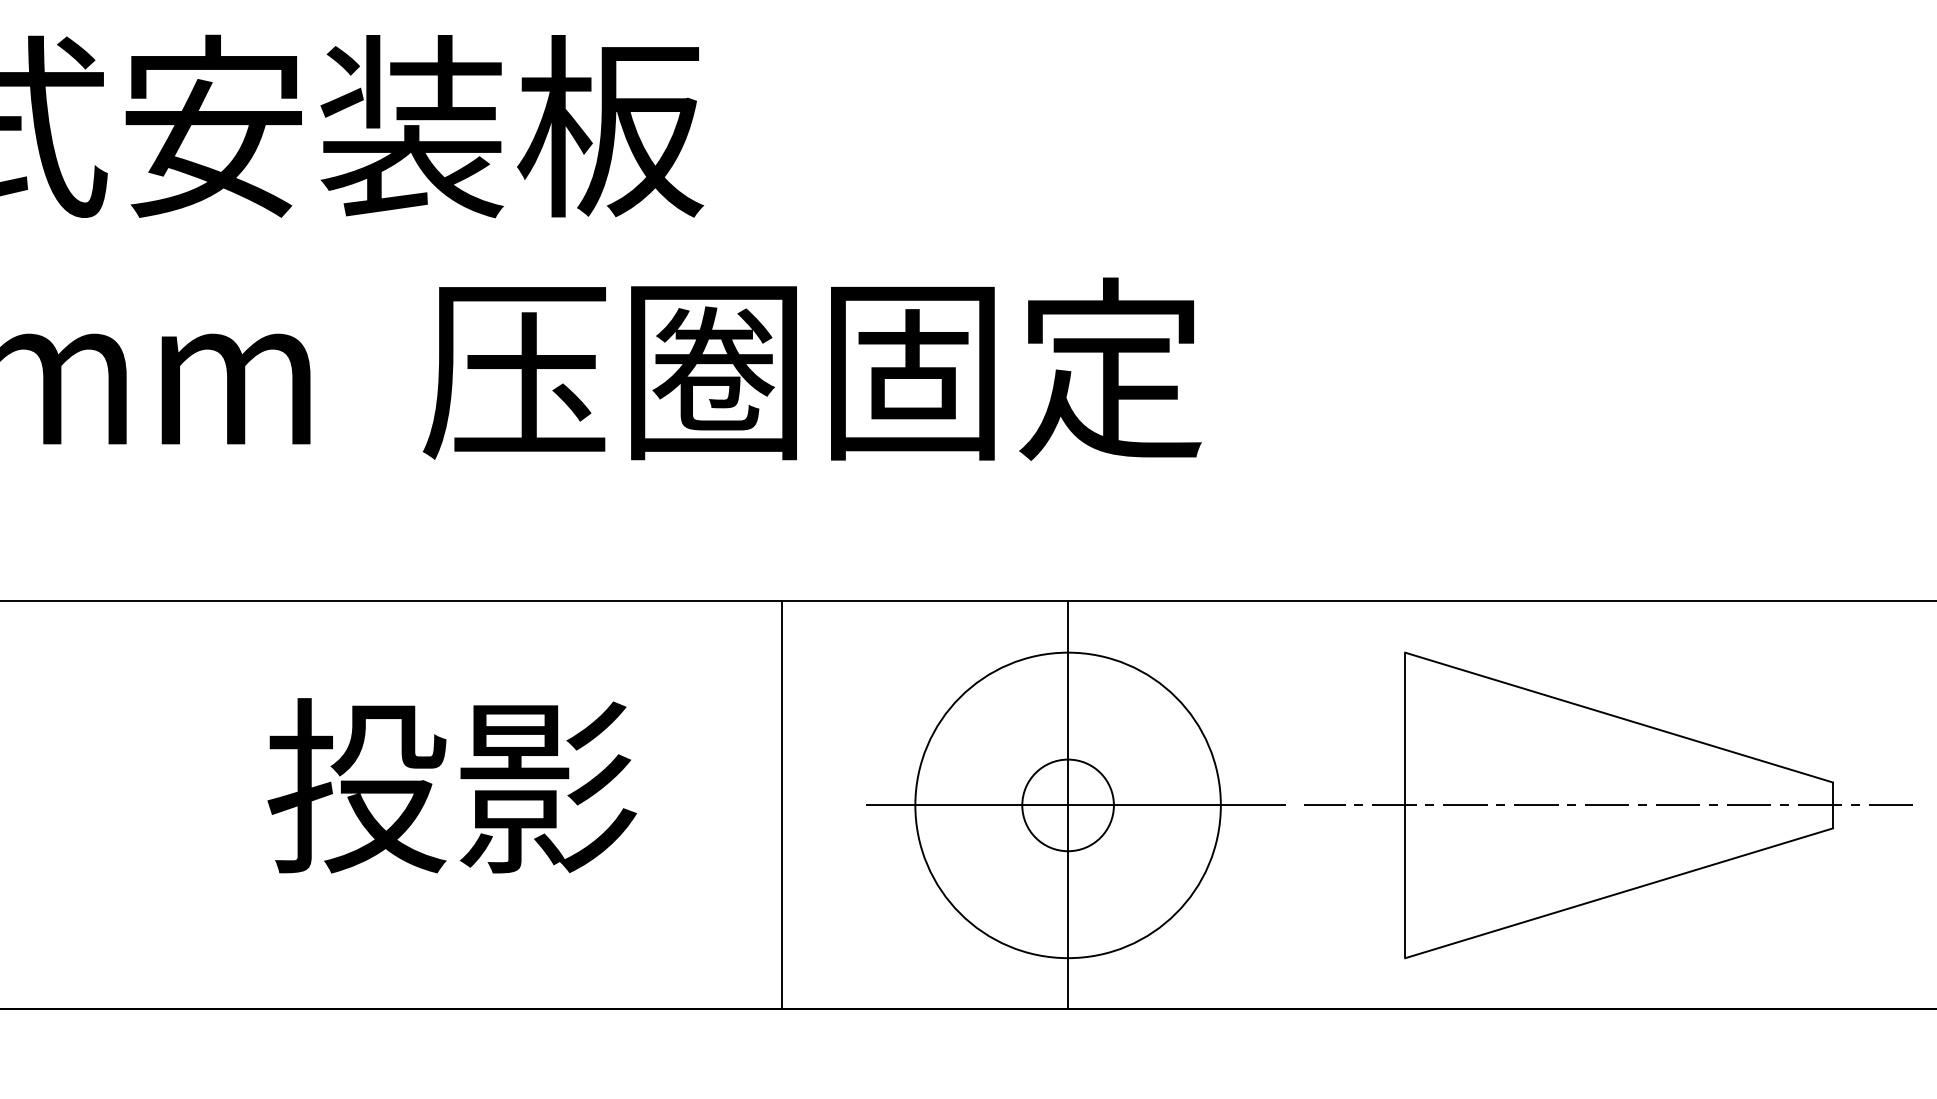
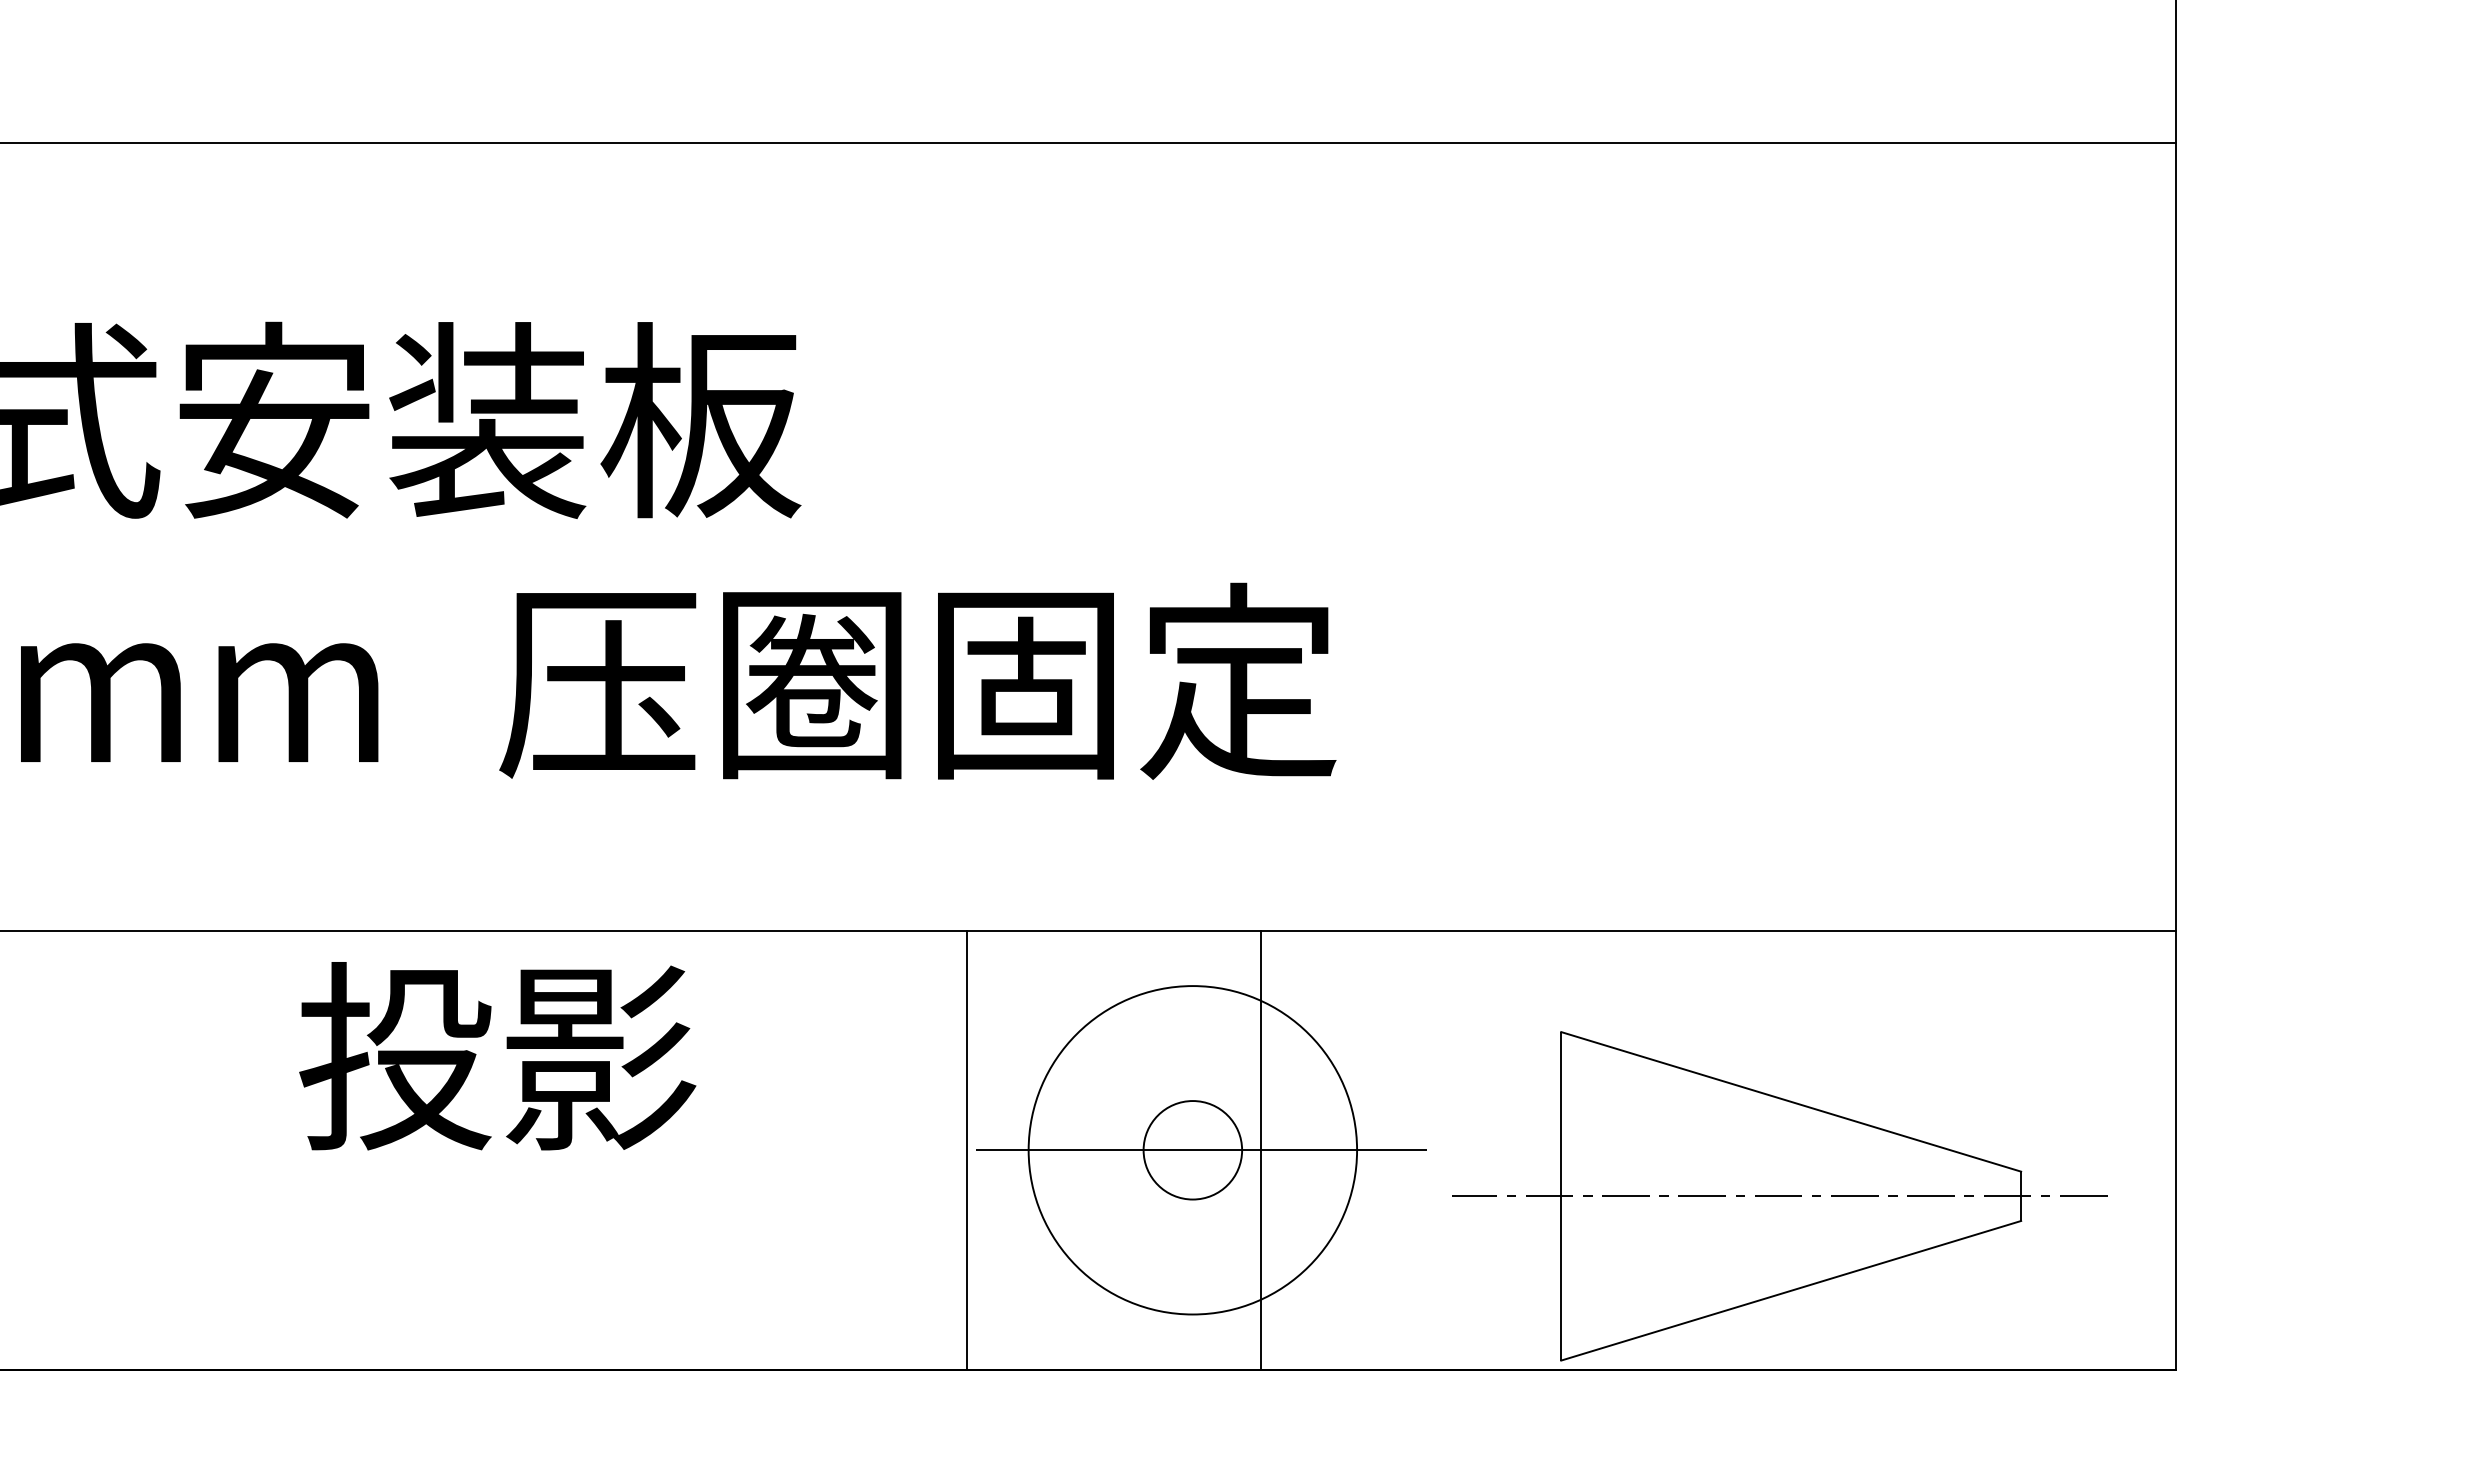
text: (451, 786) -> (497, 1056), moved
line: (782, 805) -> (967, 1150), moved
line: (1067, 805) -> (1260, 1150), moved
part: (1608, 805) -> (1779, 1196), moved

